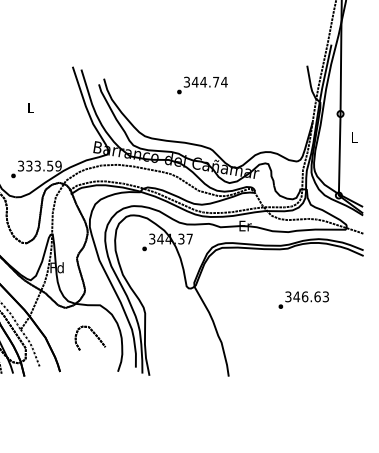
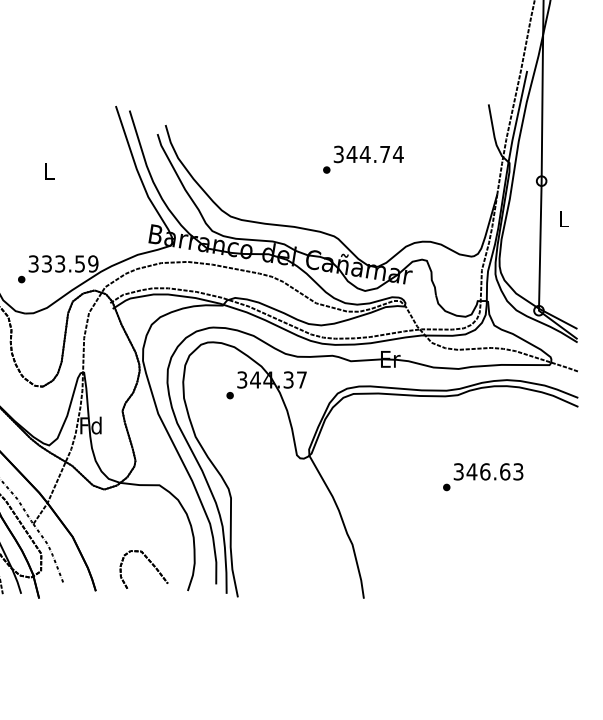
text: (202, 85) -> (363, 159), moved
part: (90, 337) -> (144, 568), moved

